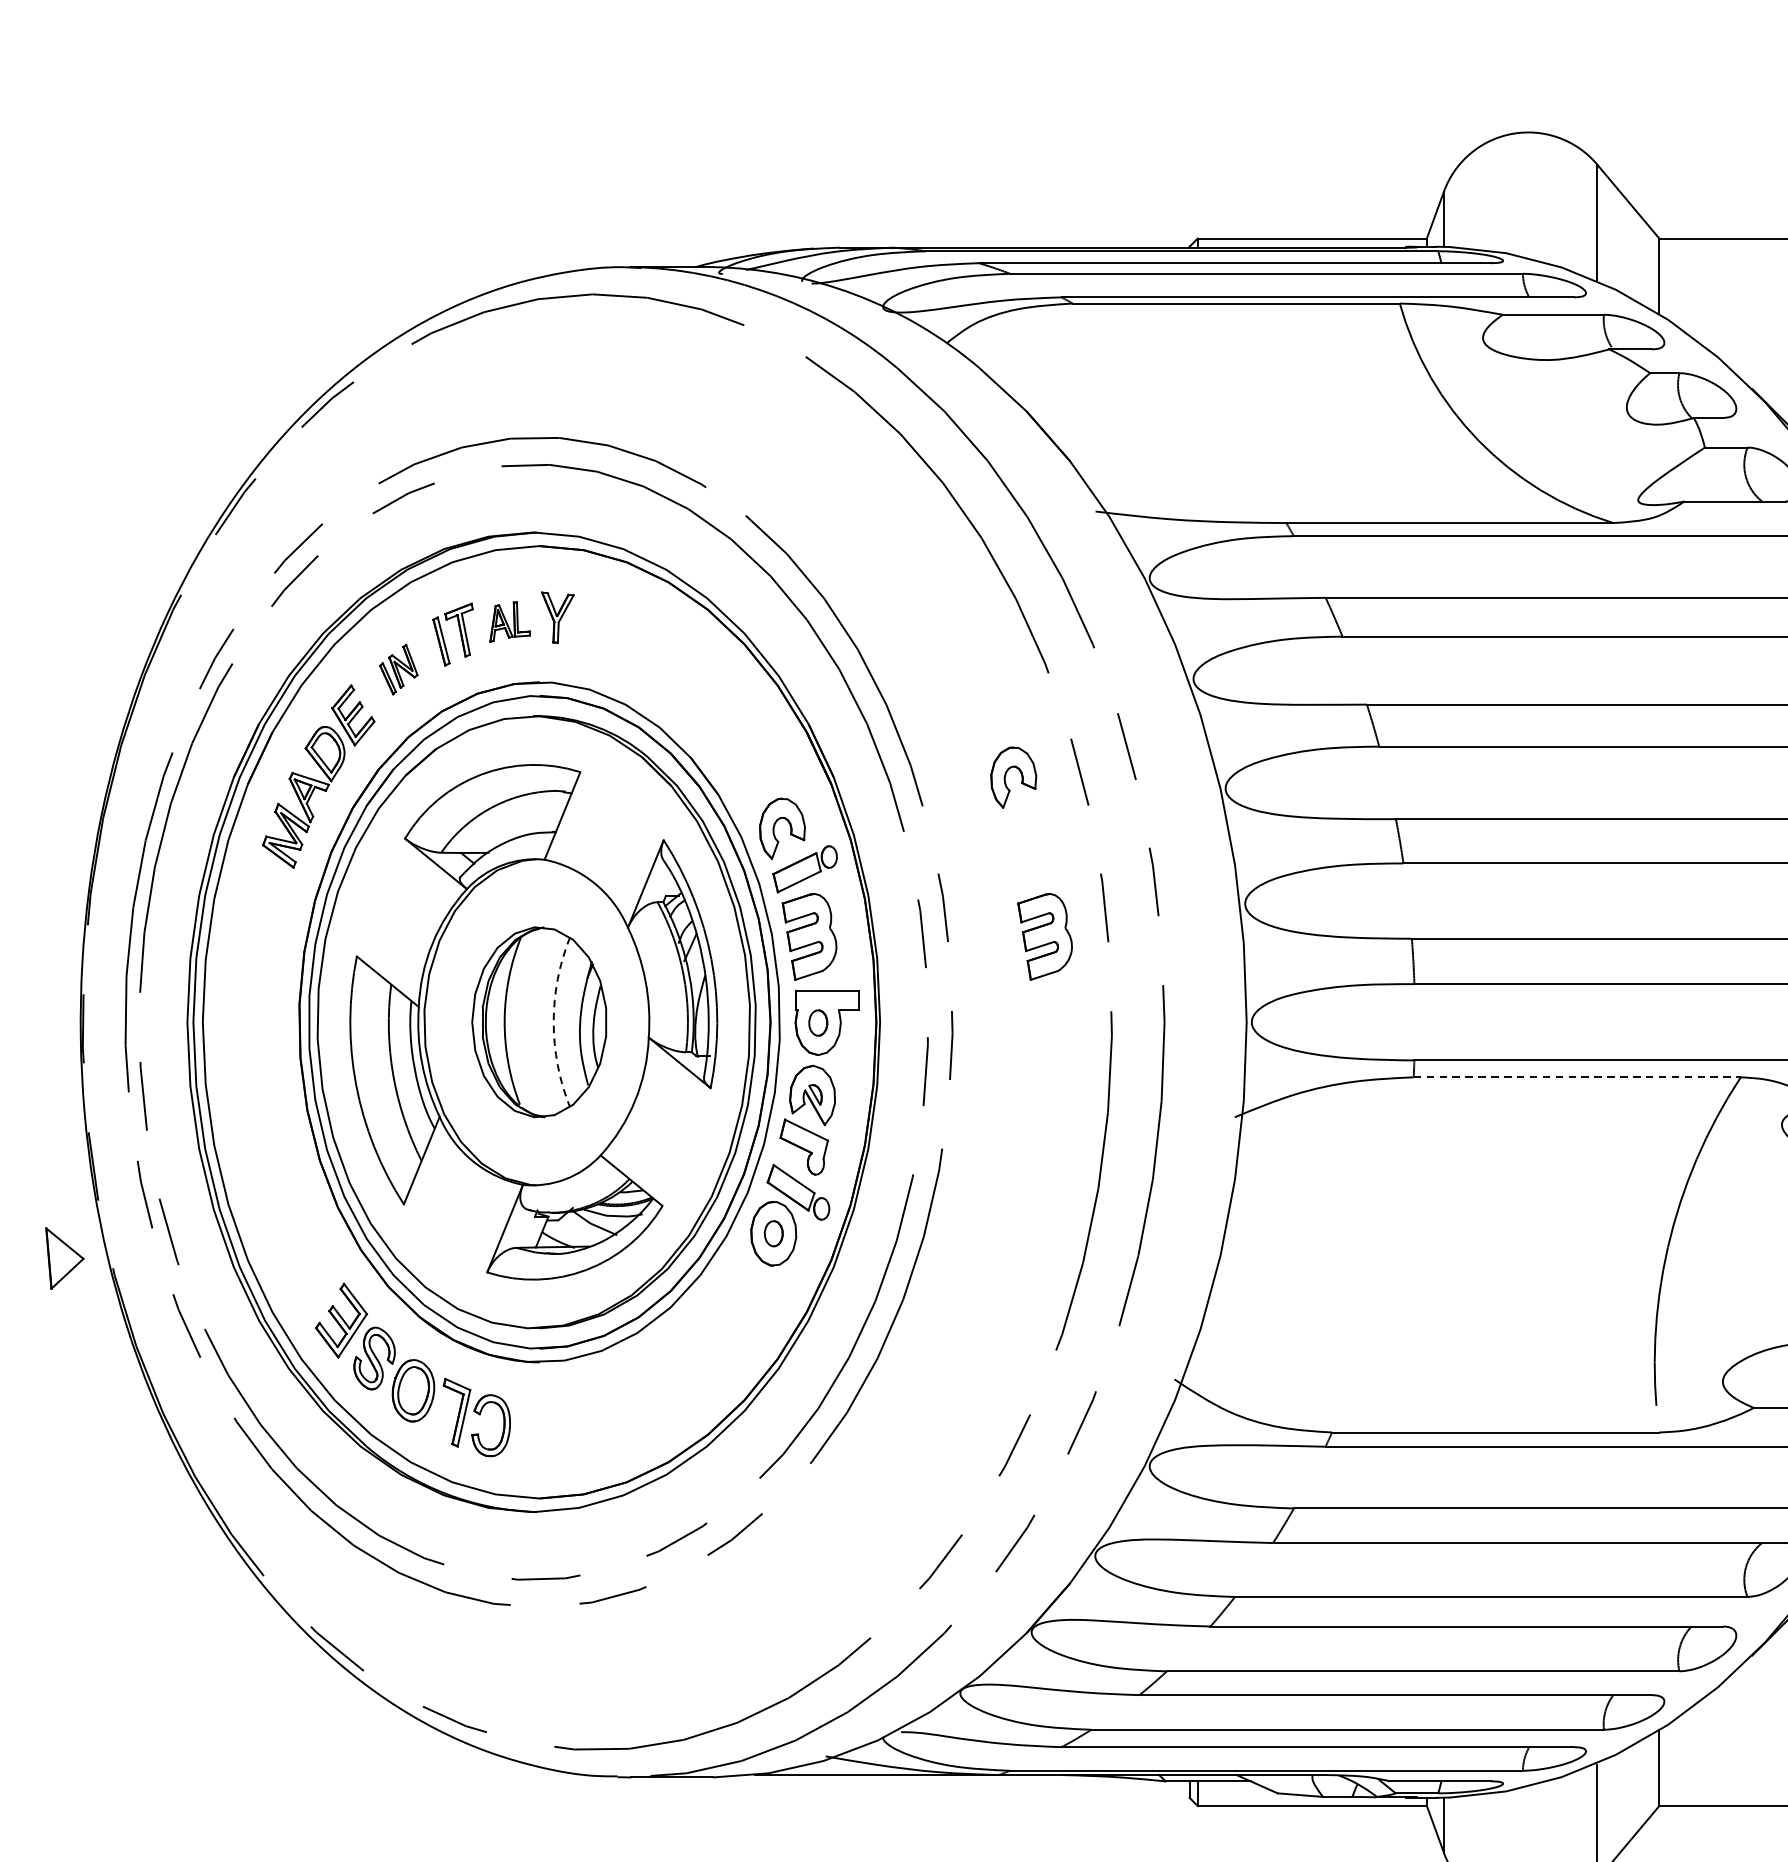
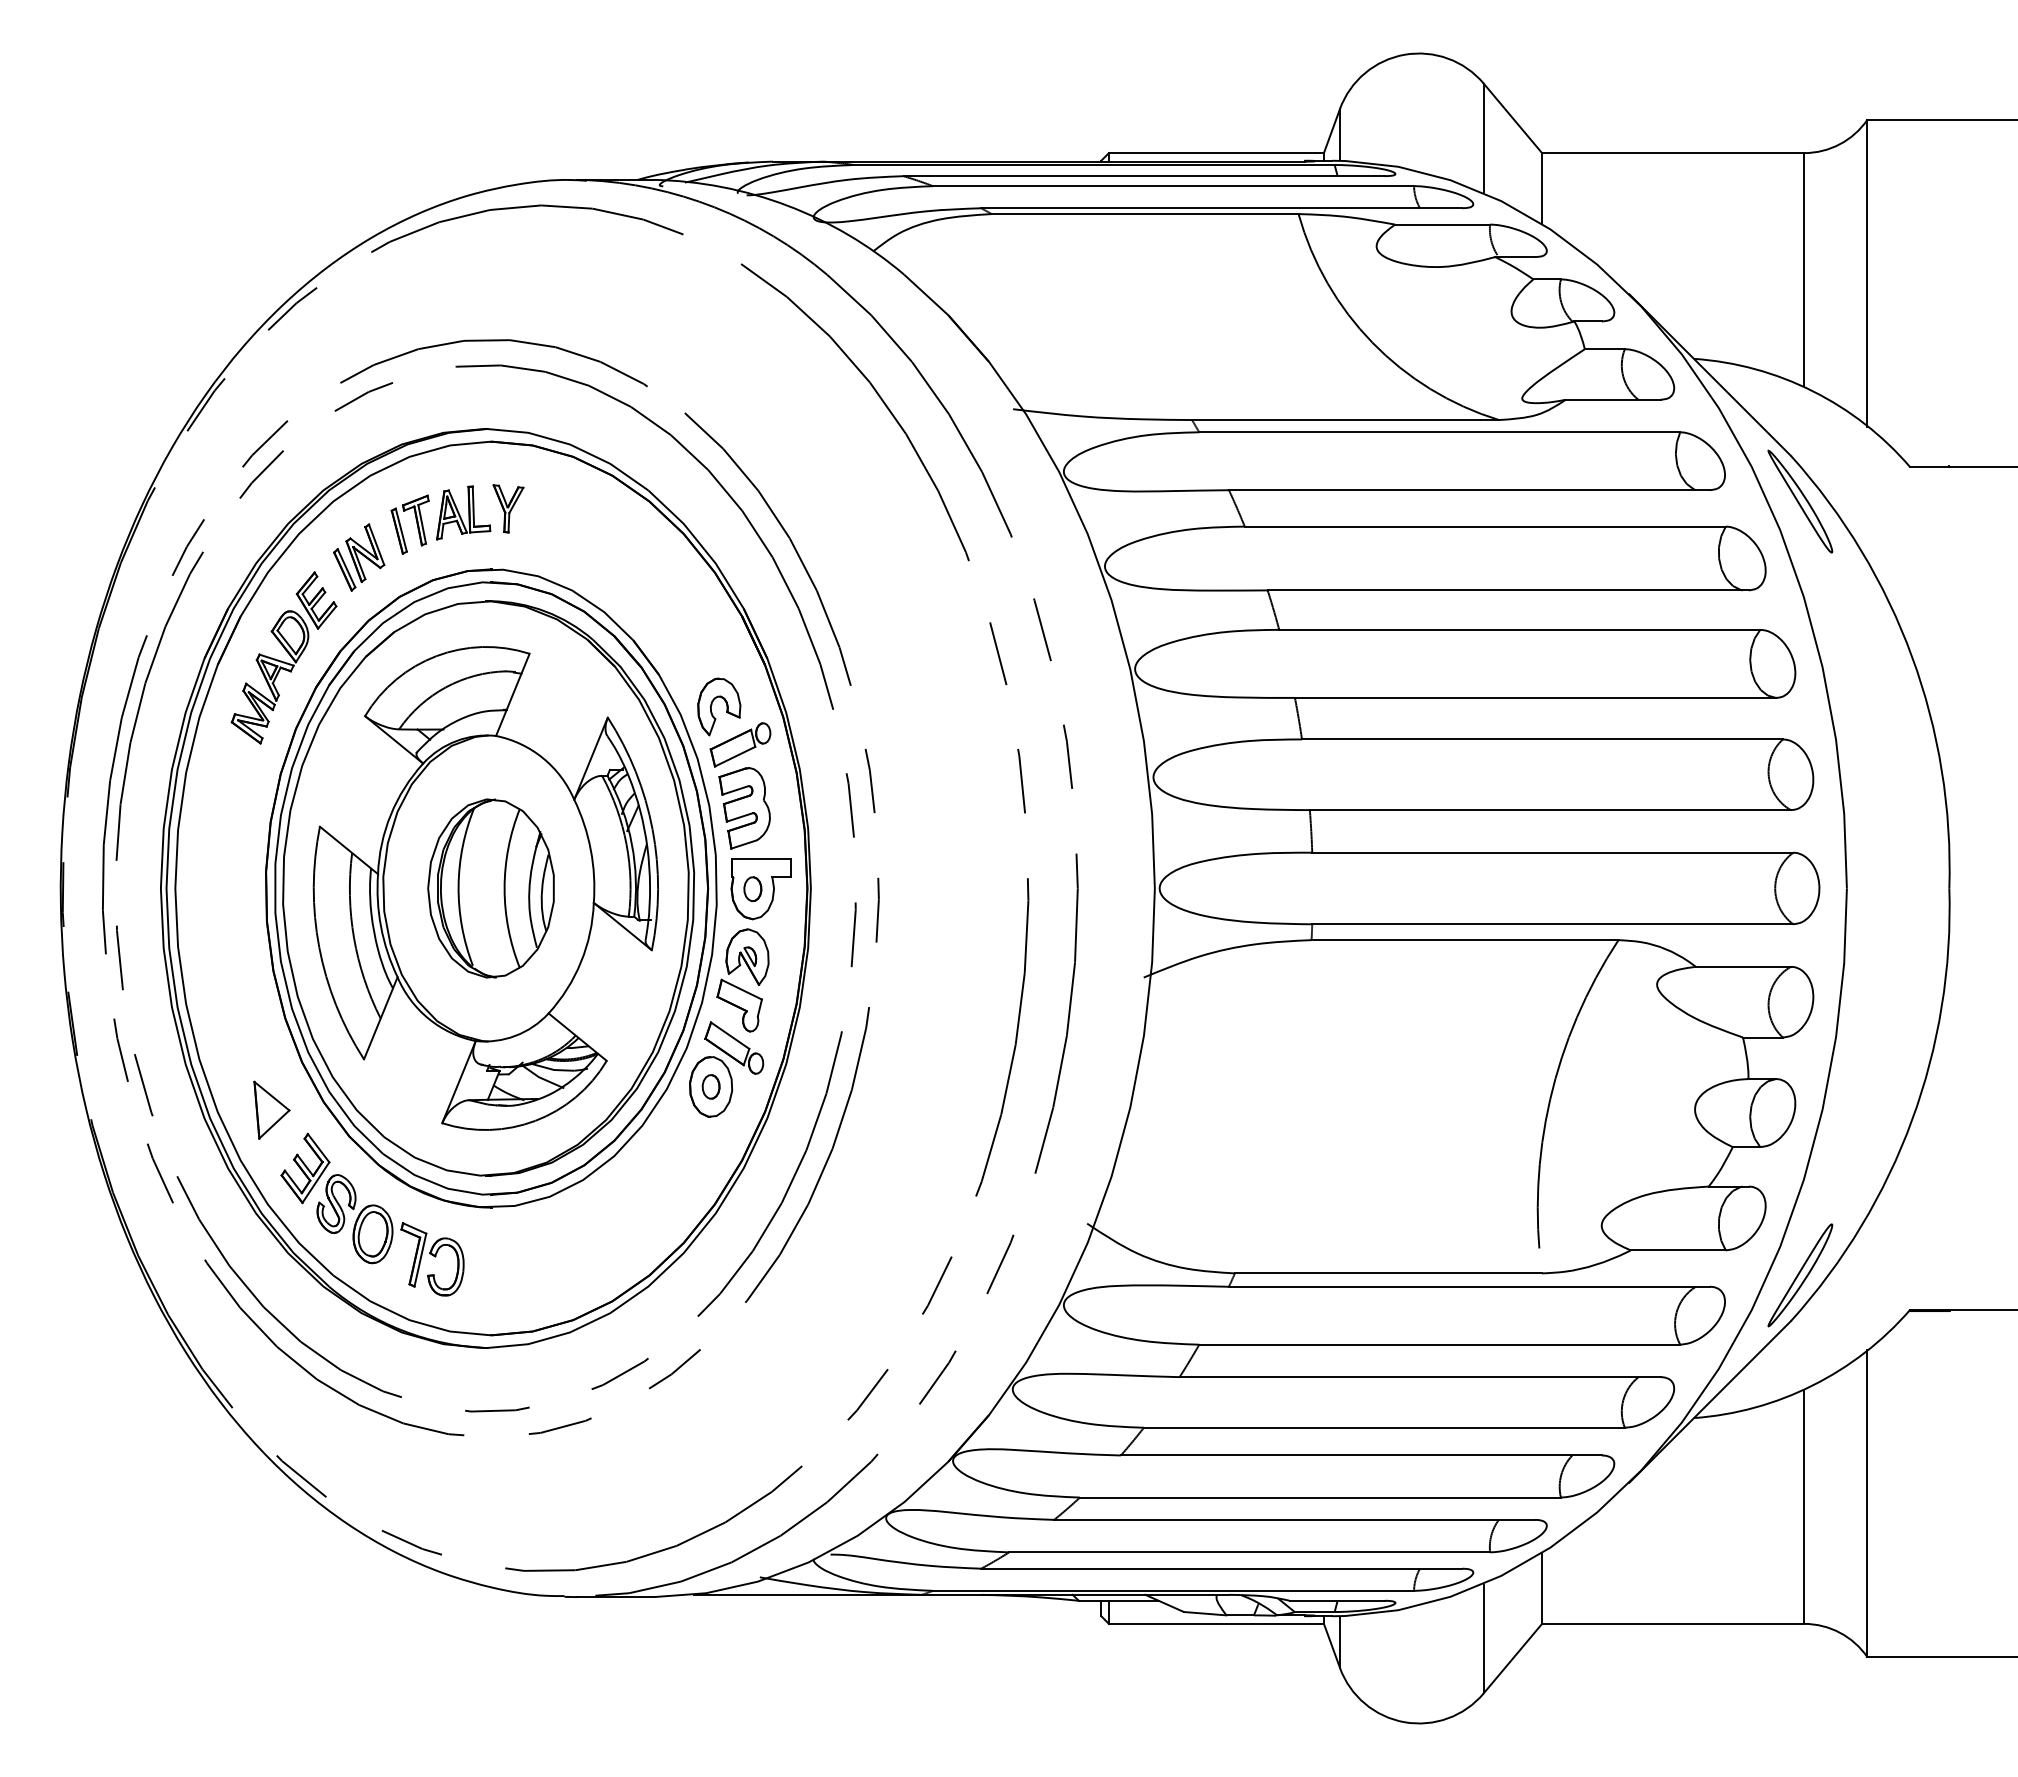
part: (509, 621) -> (463, 512), size x1.43
part: (399, 669) -> (359, 557), size x1.43
part: (1021, 777) -> (943, 658), removed
part: (1044, 937) -> (965, 808), removed
arc: (553, 1022) -> (504, 888), dashed -> solid
line: (1577, 1077) -> (1465, 940), dashed -> solid
part: (64, 1257) -> (271, 1109), moved

